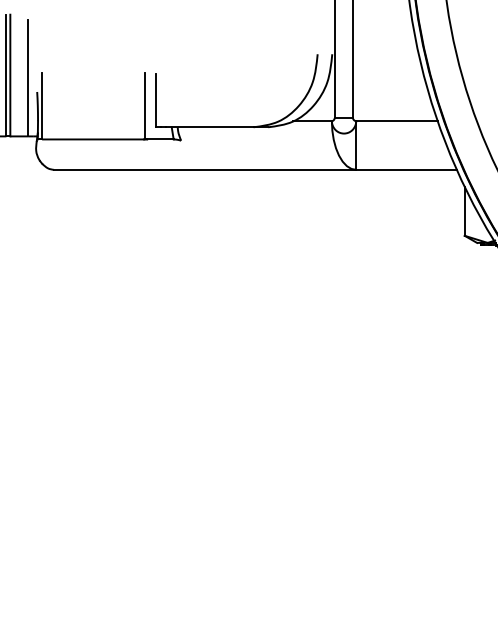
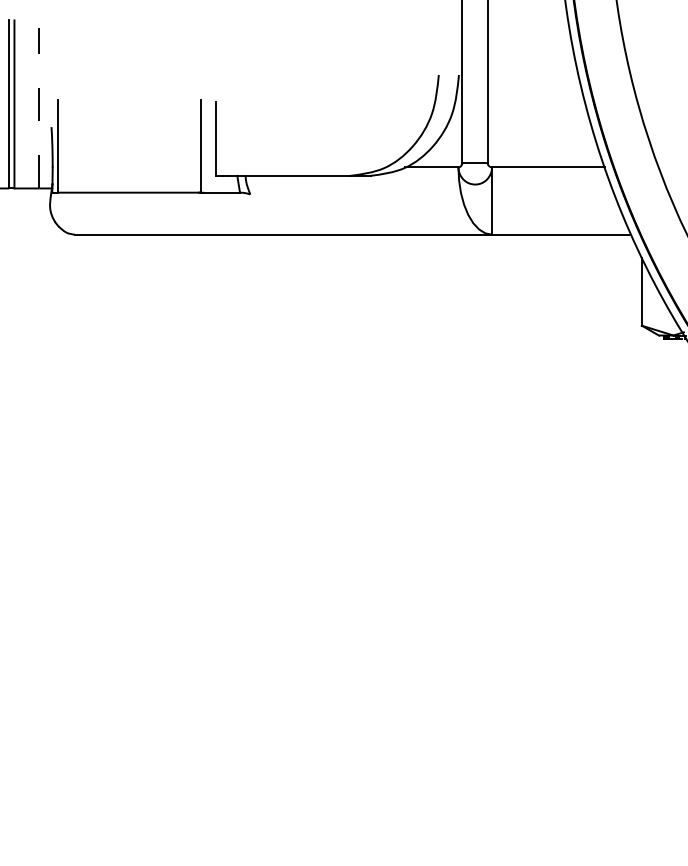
line: (28, 77) -> (39, 107), solid -> dashed

